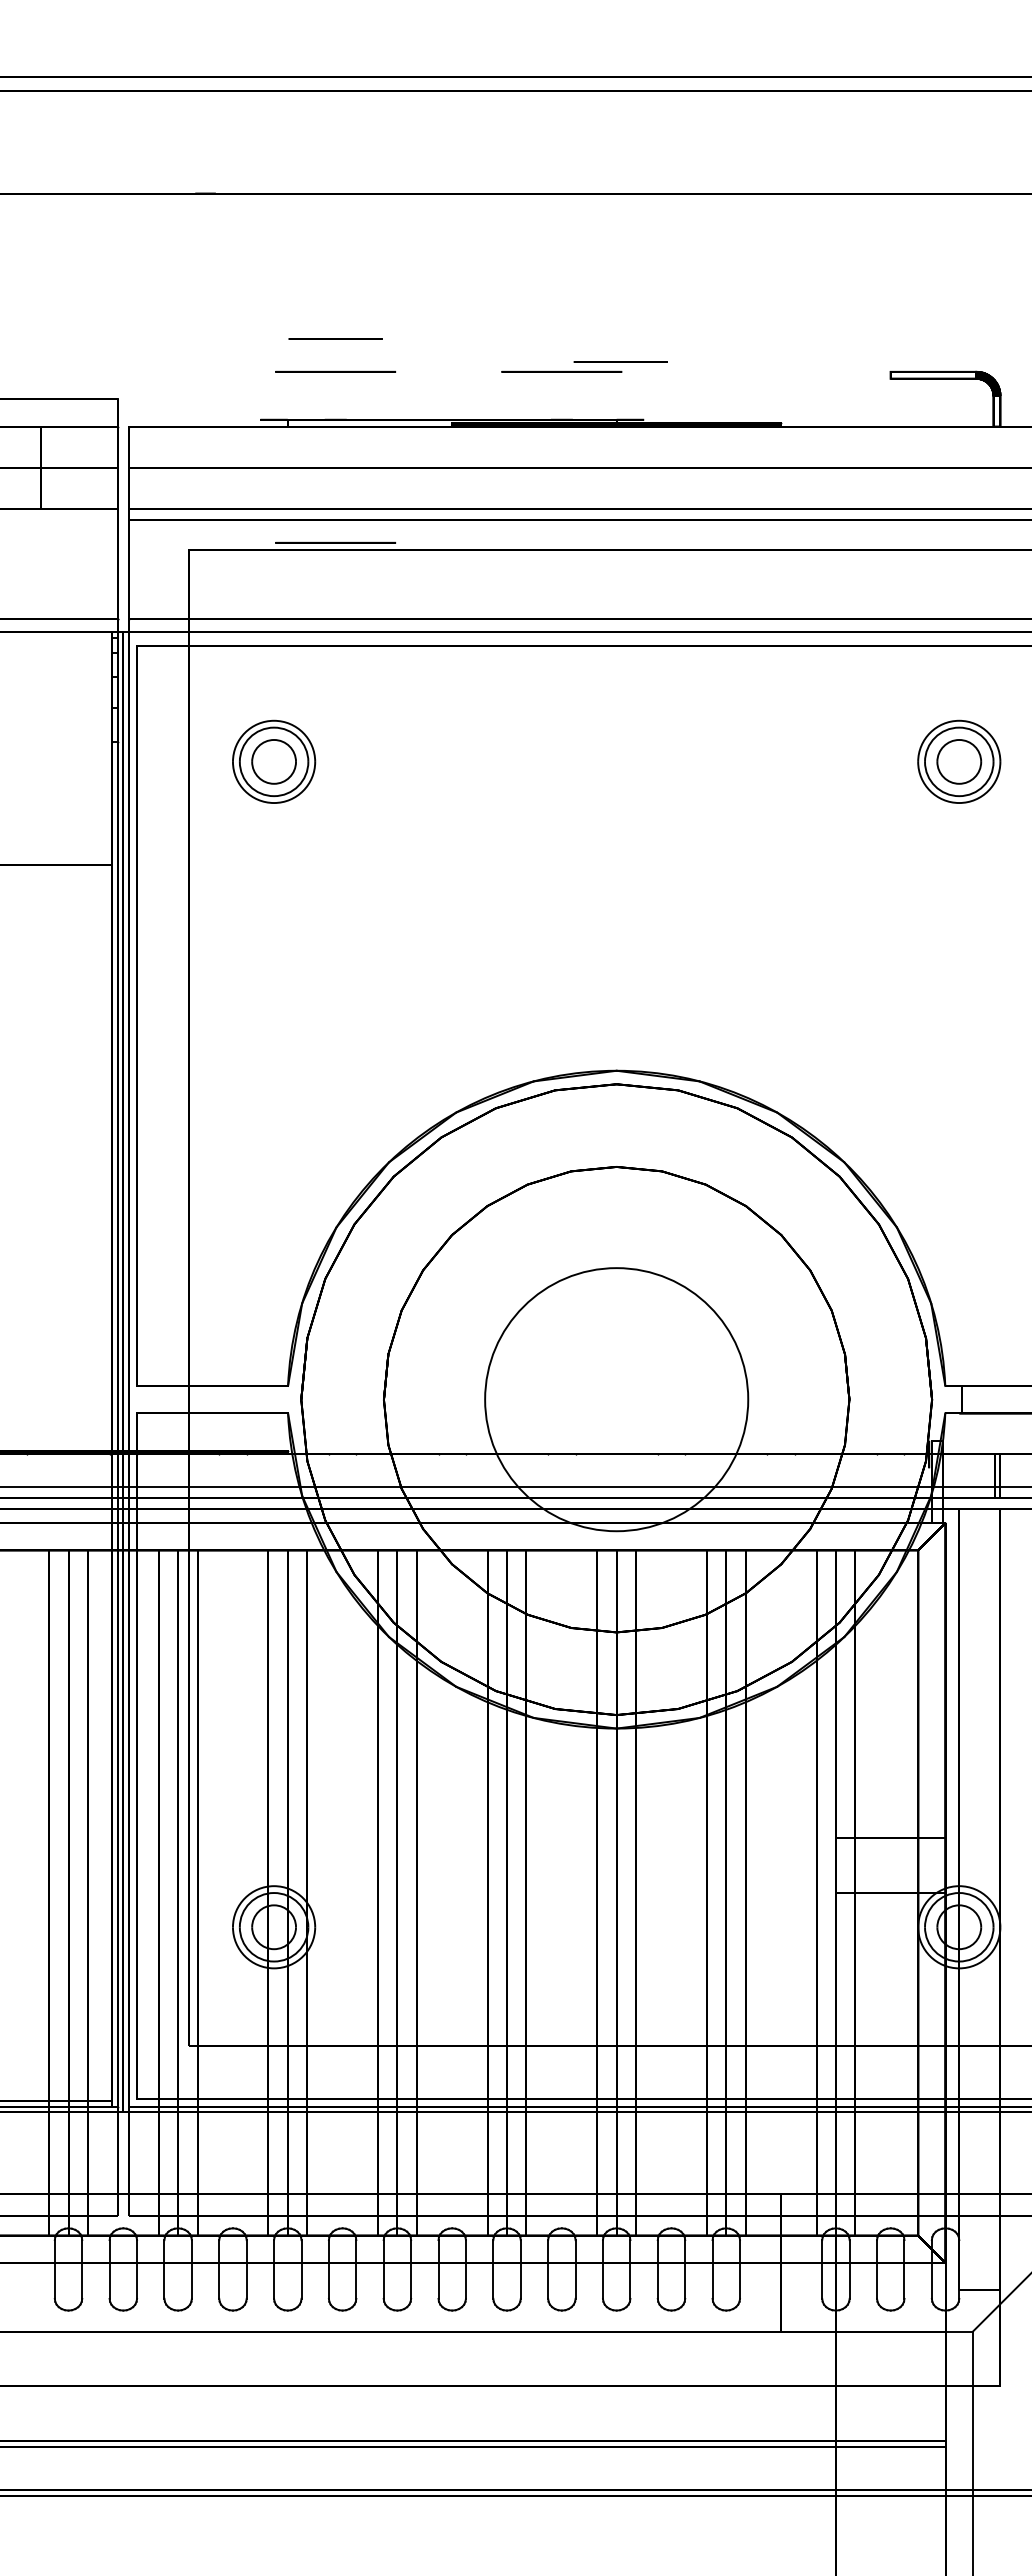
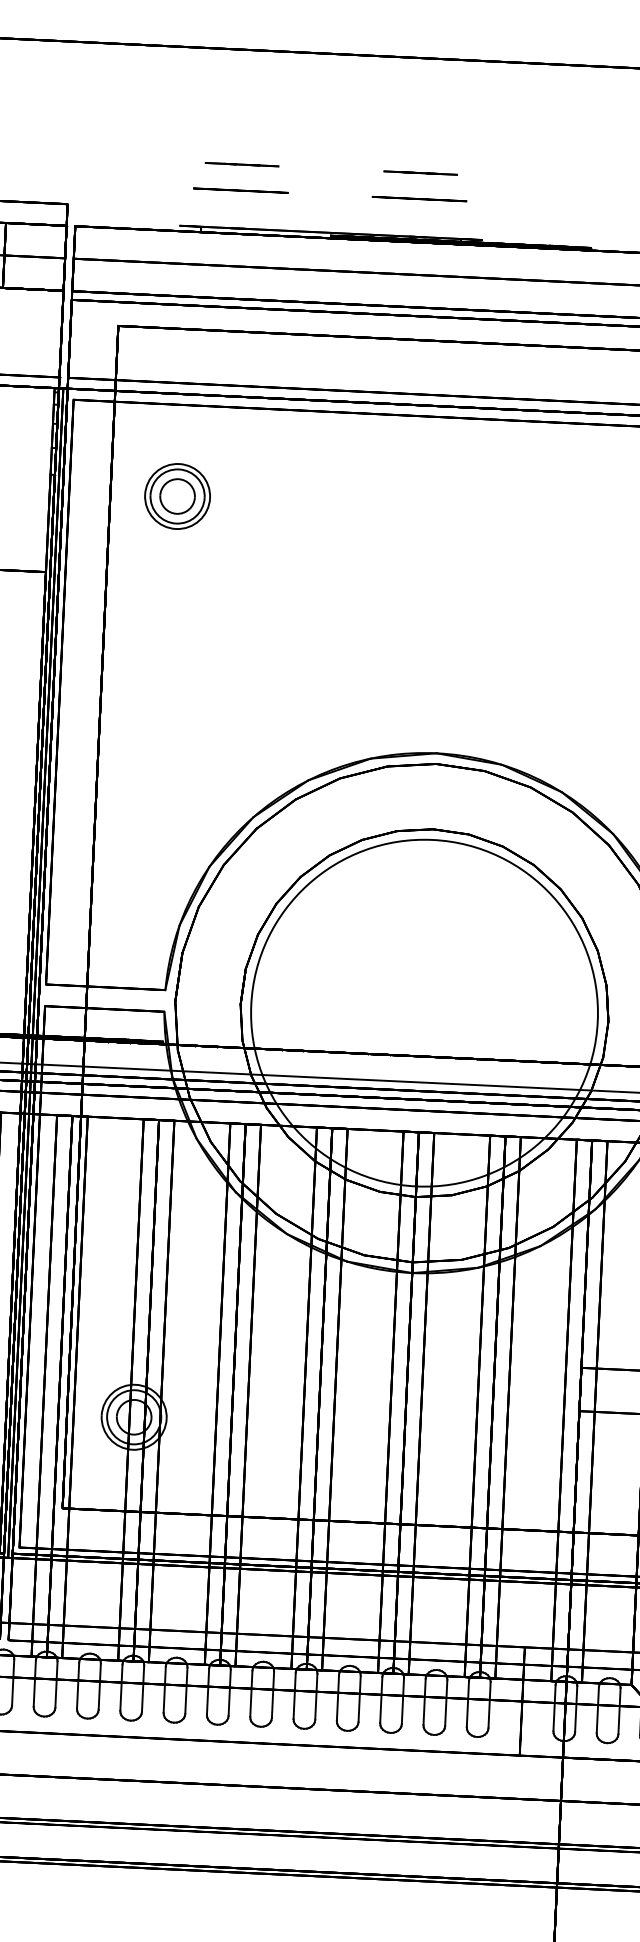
line: (620, 361) -> (420, 172), moved
circle: (335, 542) -> (234, 325), removed
circle: (616, 1399) -> (424, 1013), size x1.67

